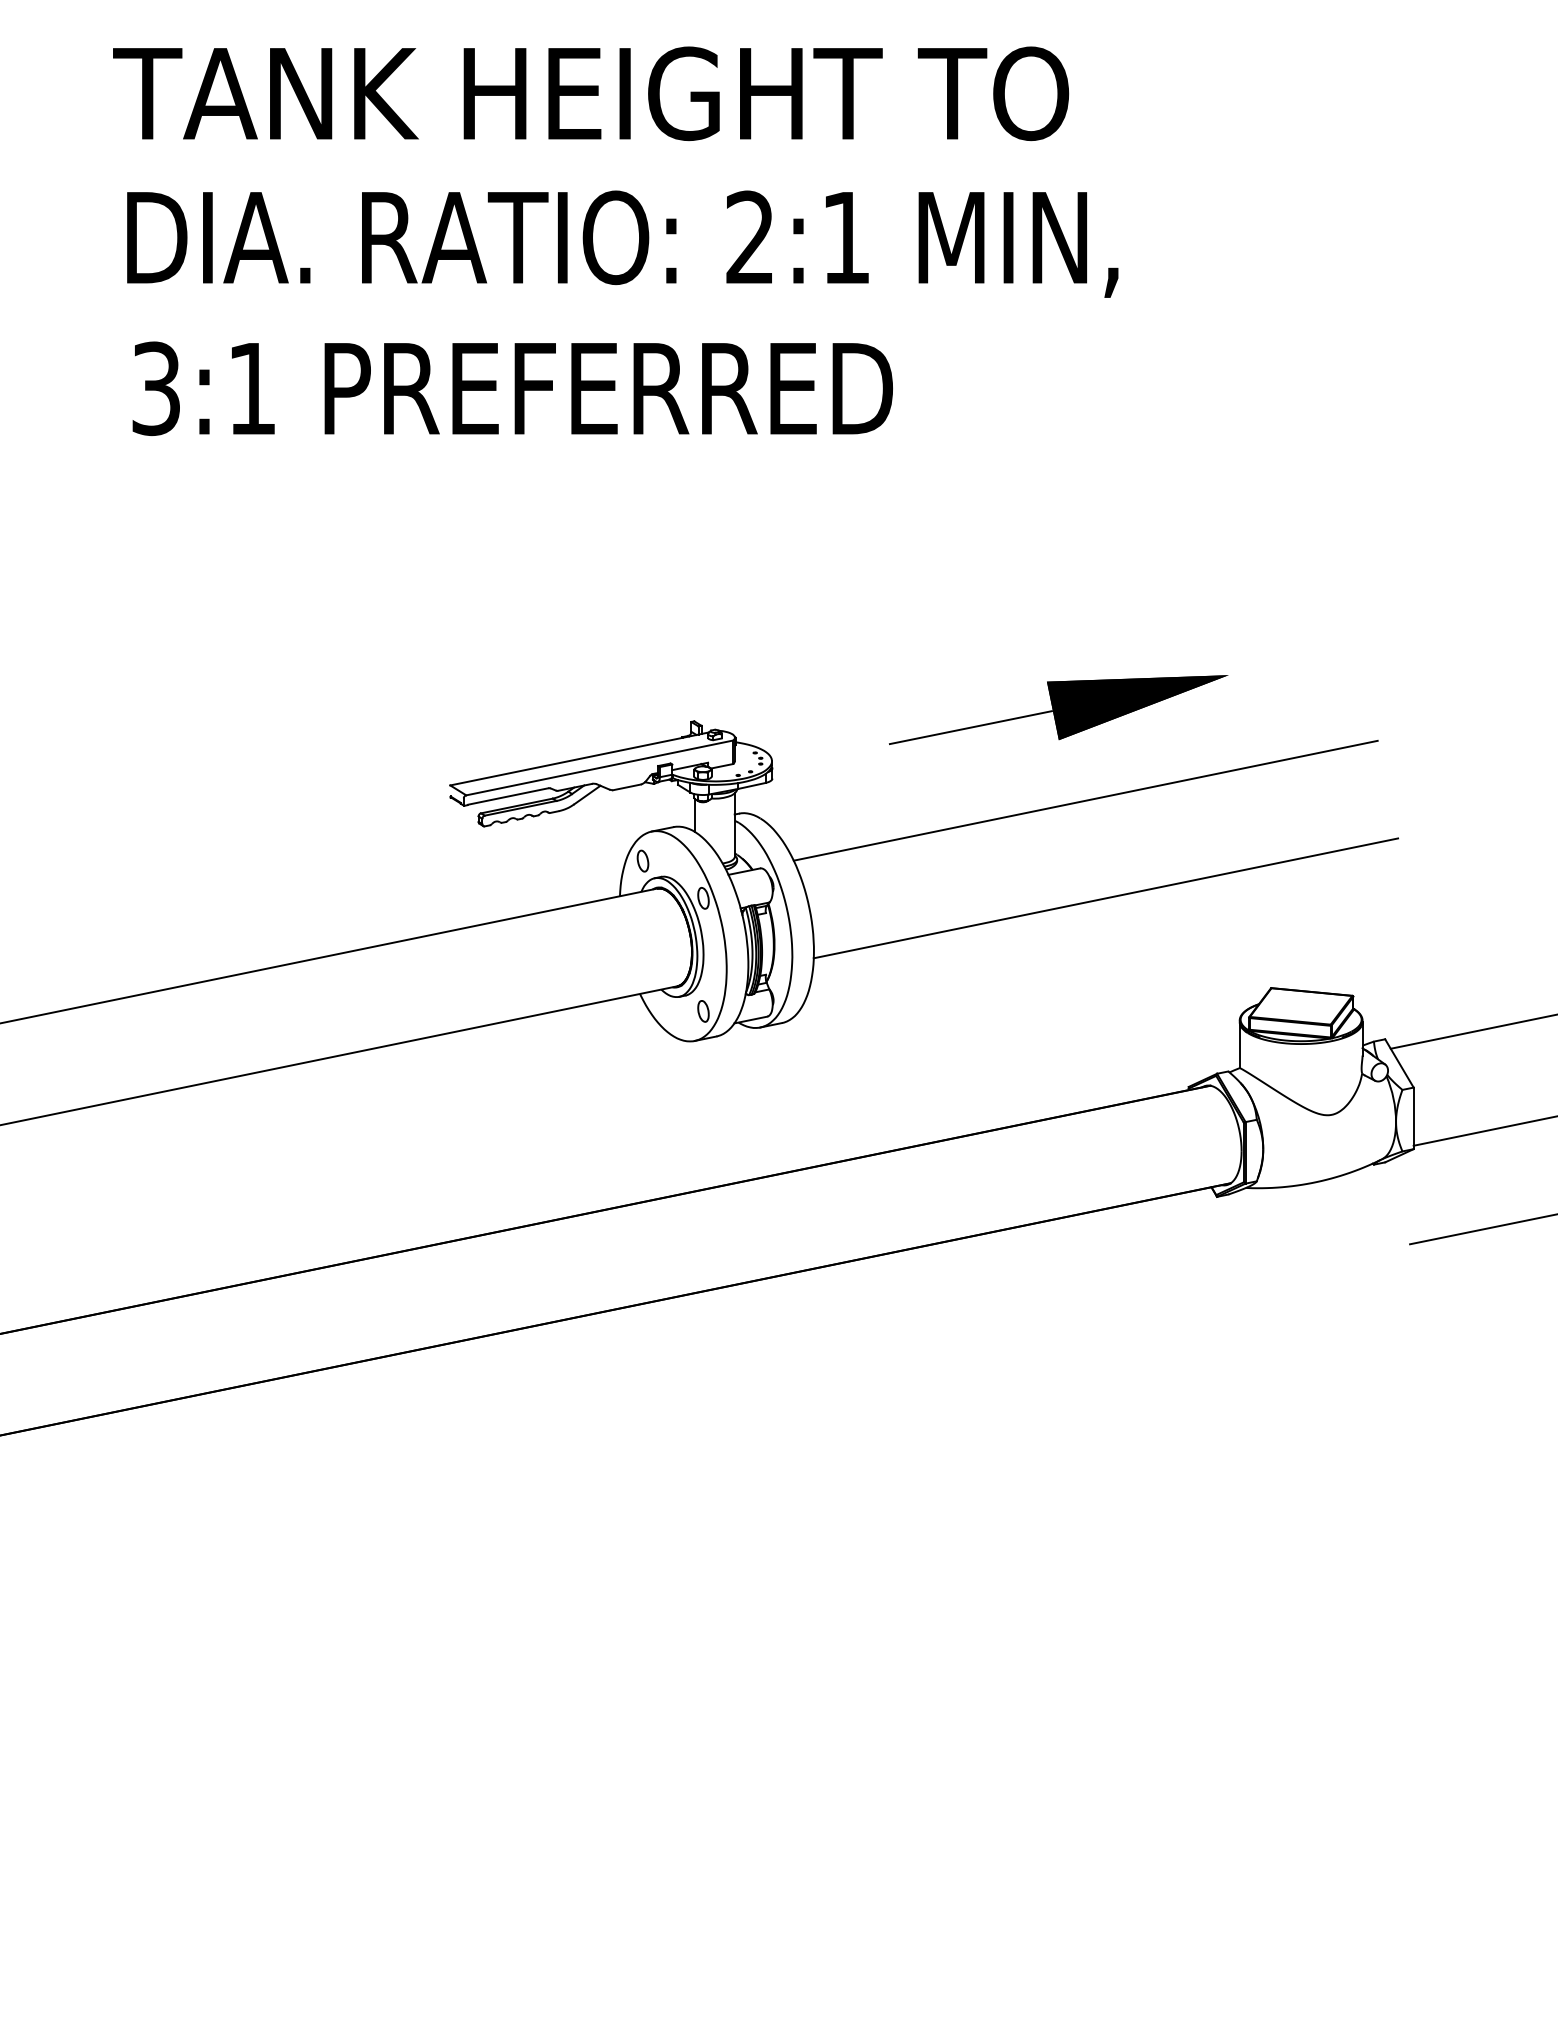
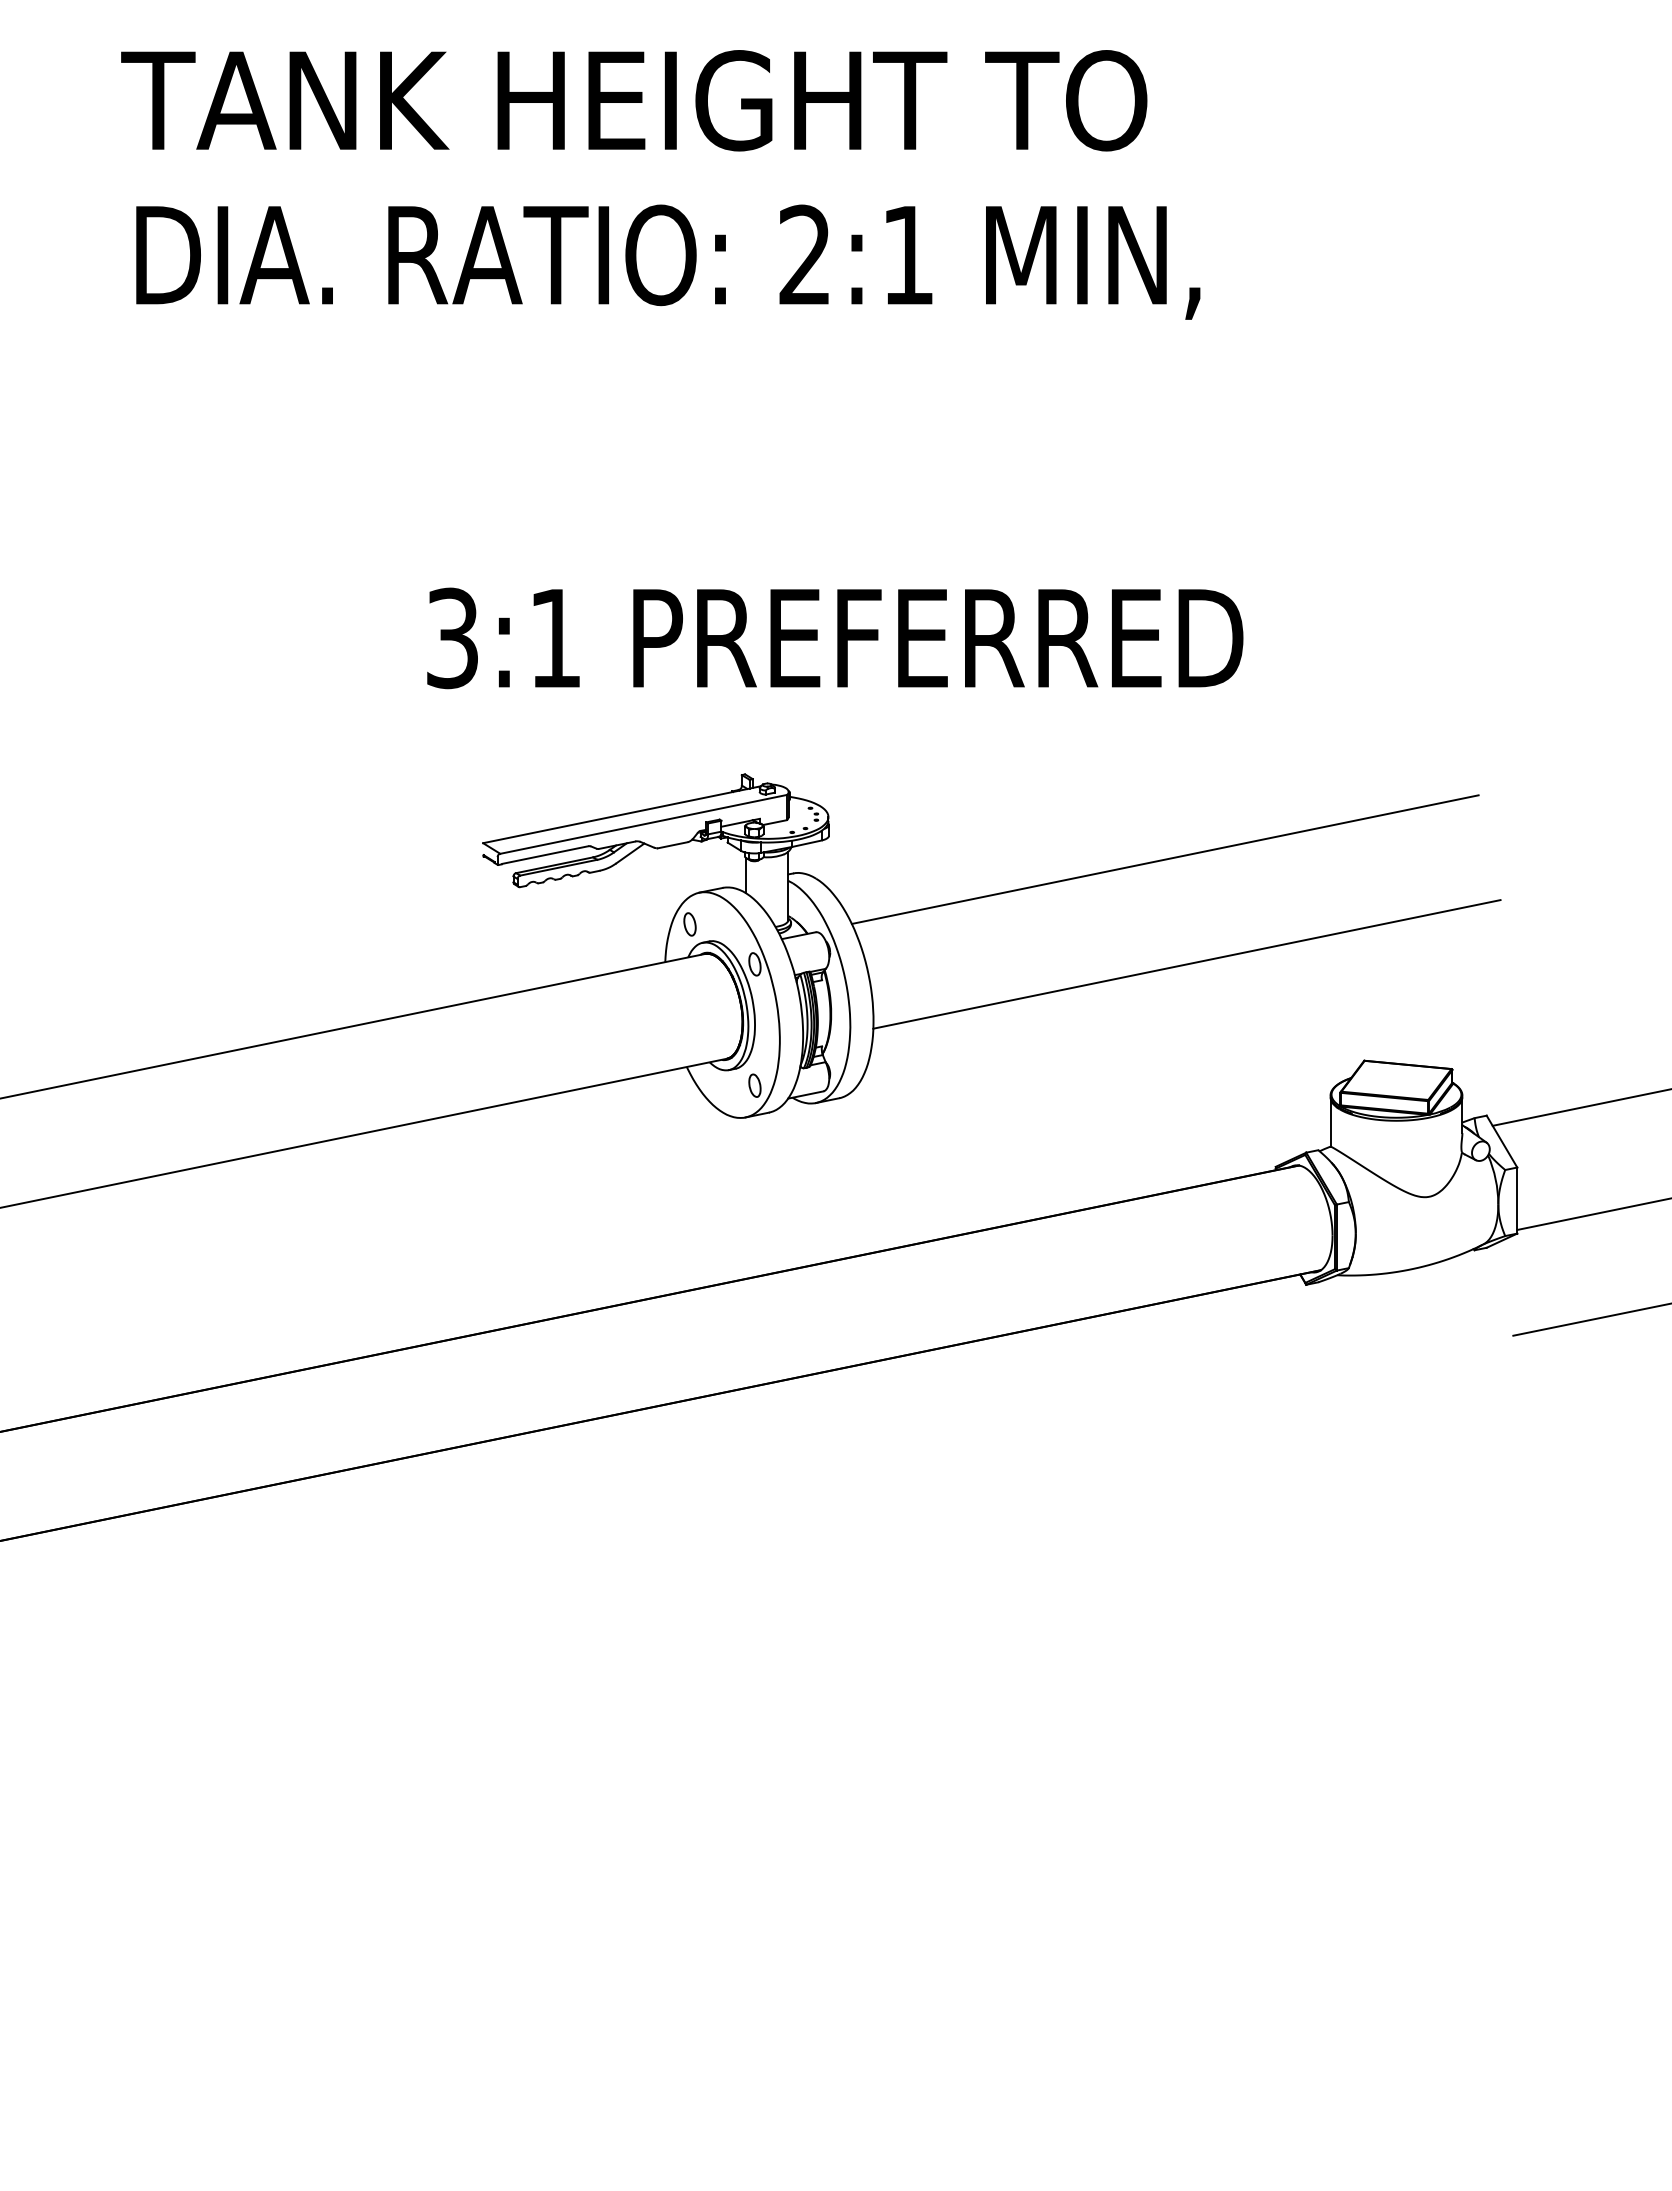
text: (513, 388) -> (835, 638), moved
part: (1058, 709) -> (1136, 761), removed

